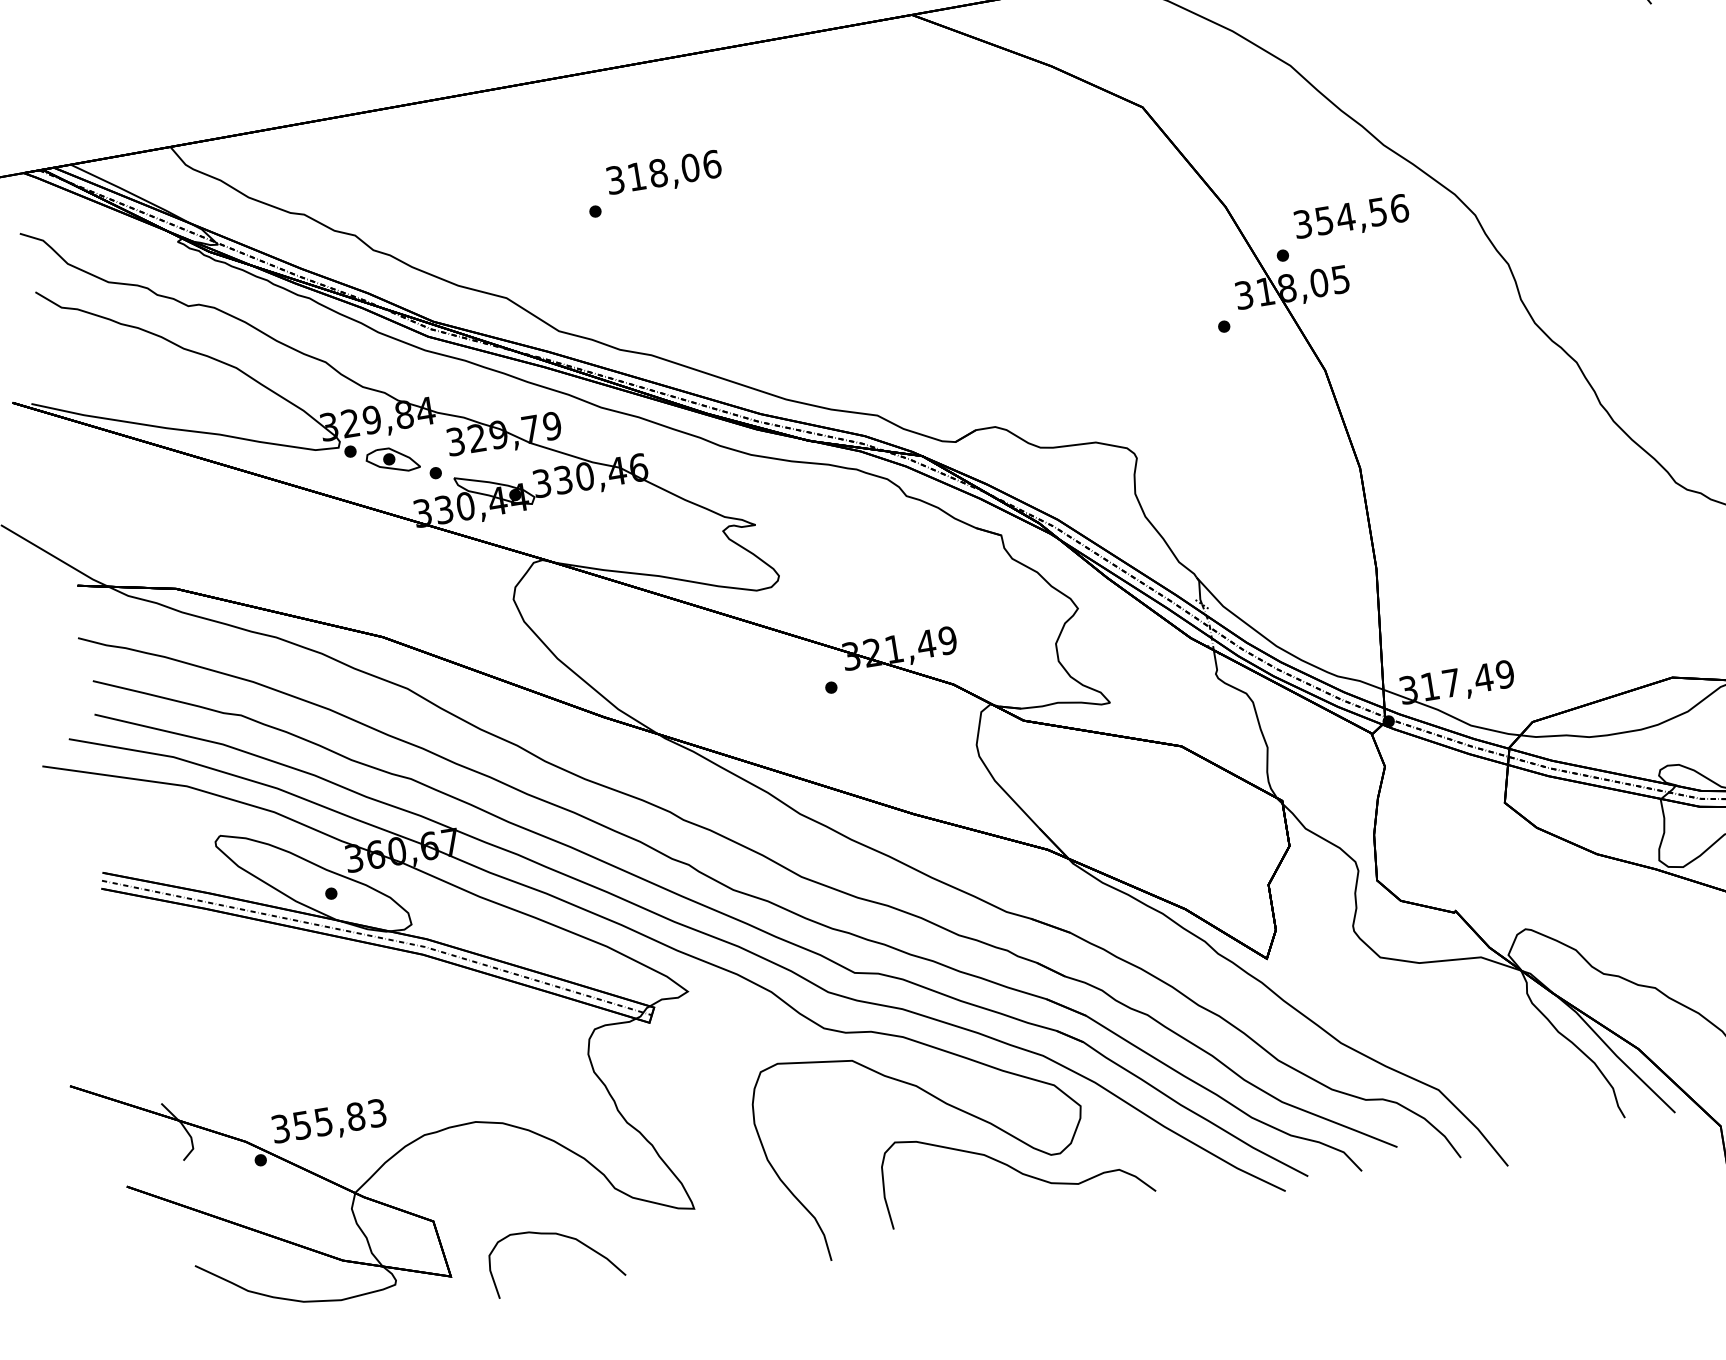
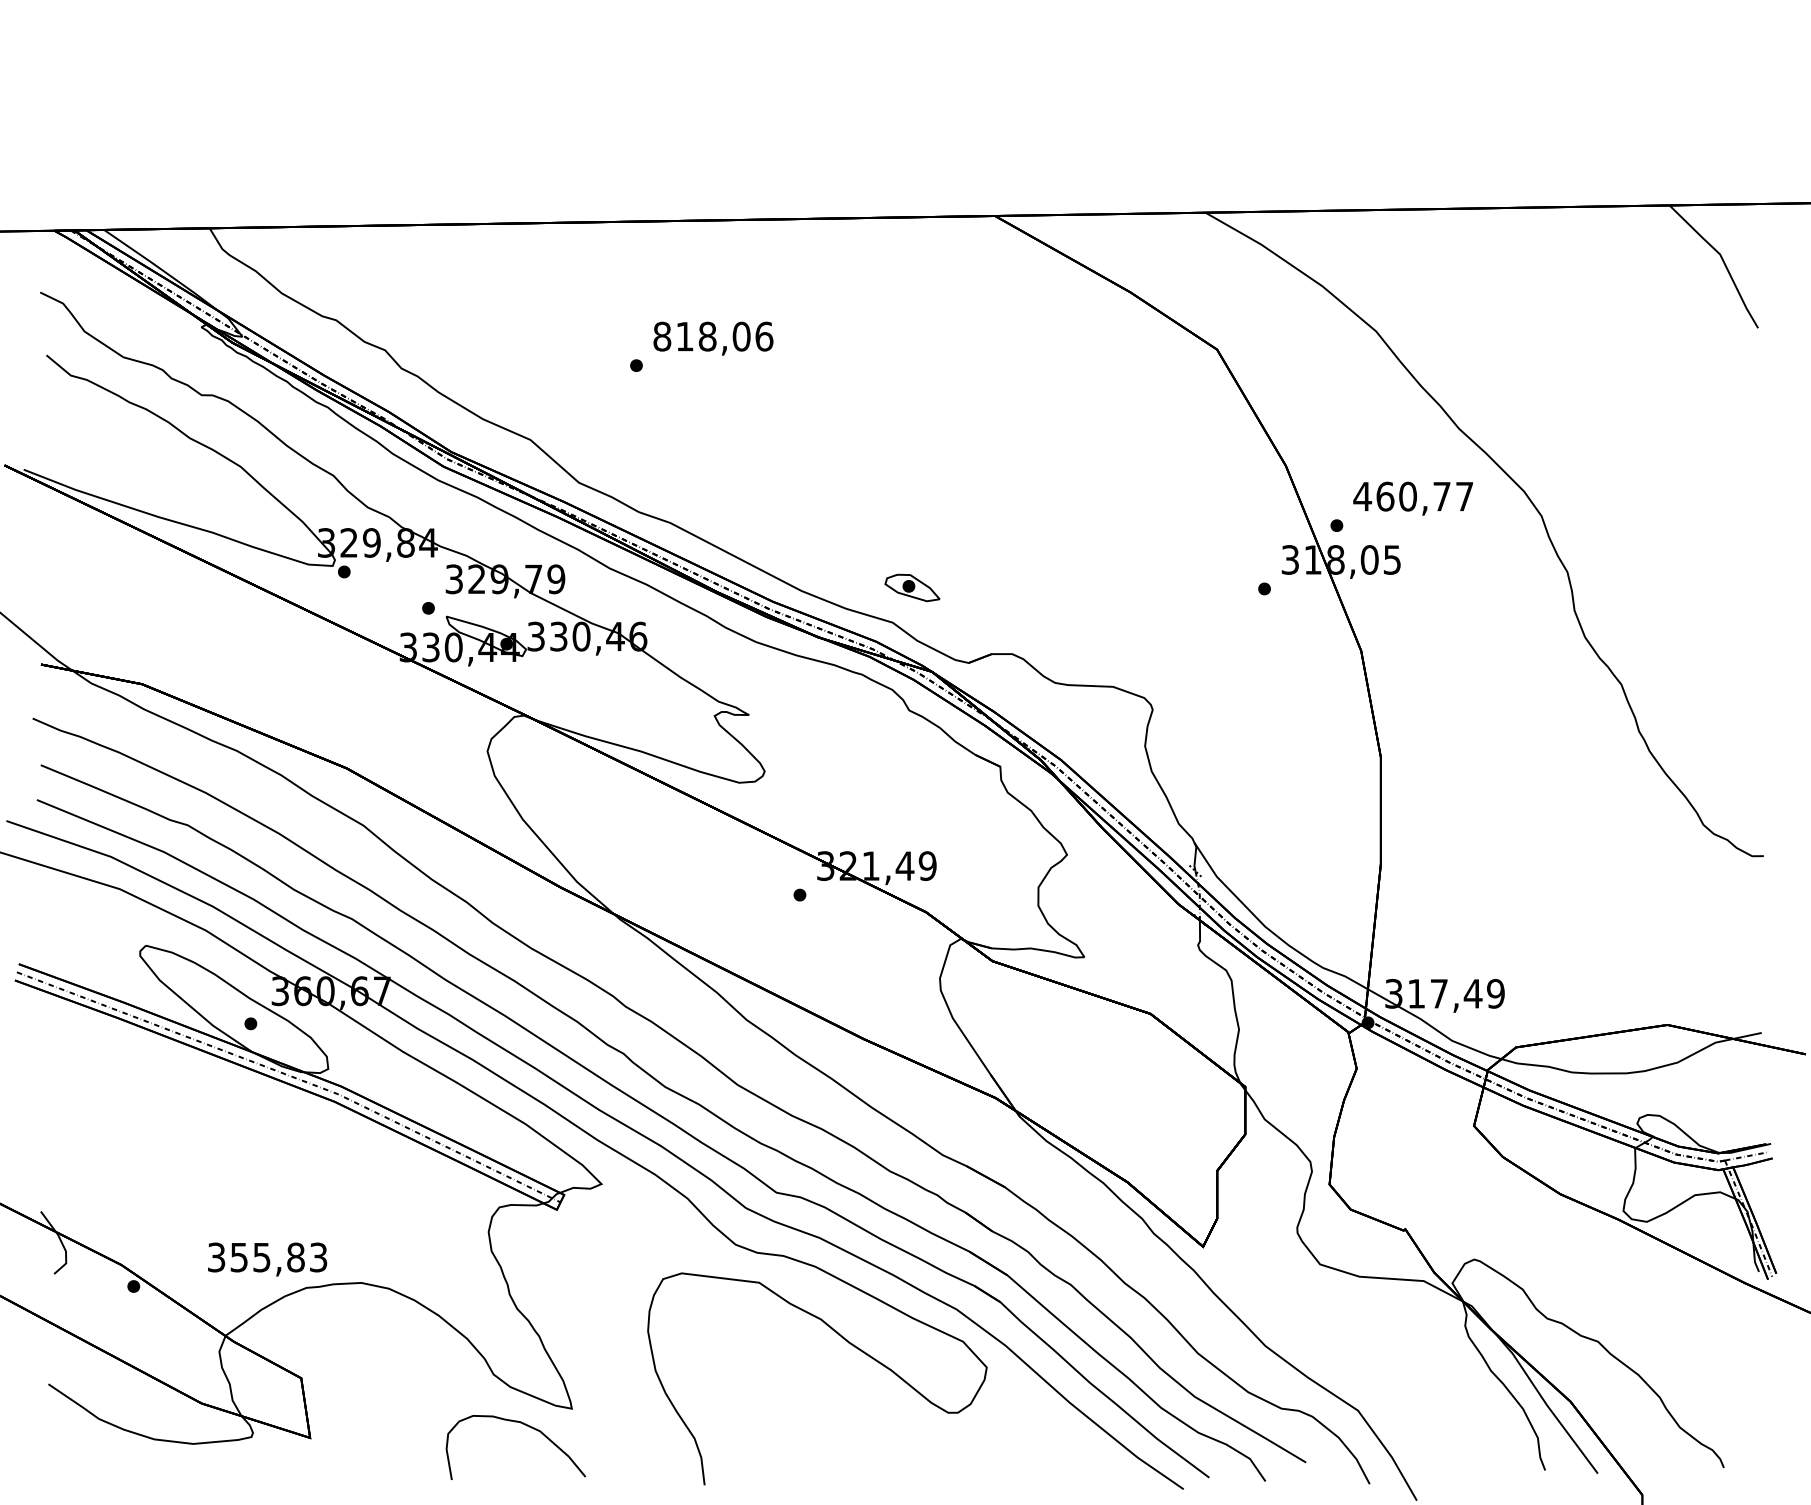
text: (615, 179) -> (662, 336), 318,06 -> 818,06
text: (1351, 216) -> (1413, 496), 354,56 -> 460,77
part: (392, 459) -> (912, 587), moved
text: (329, 1122) -> (267, 1259), moved
curve: (1014, 1168) -> (908, 1420), removed
curve: (560, 1236) -> (524, 1425), moved

